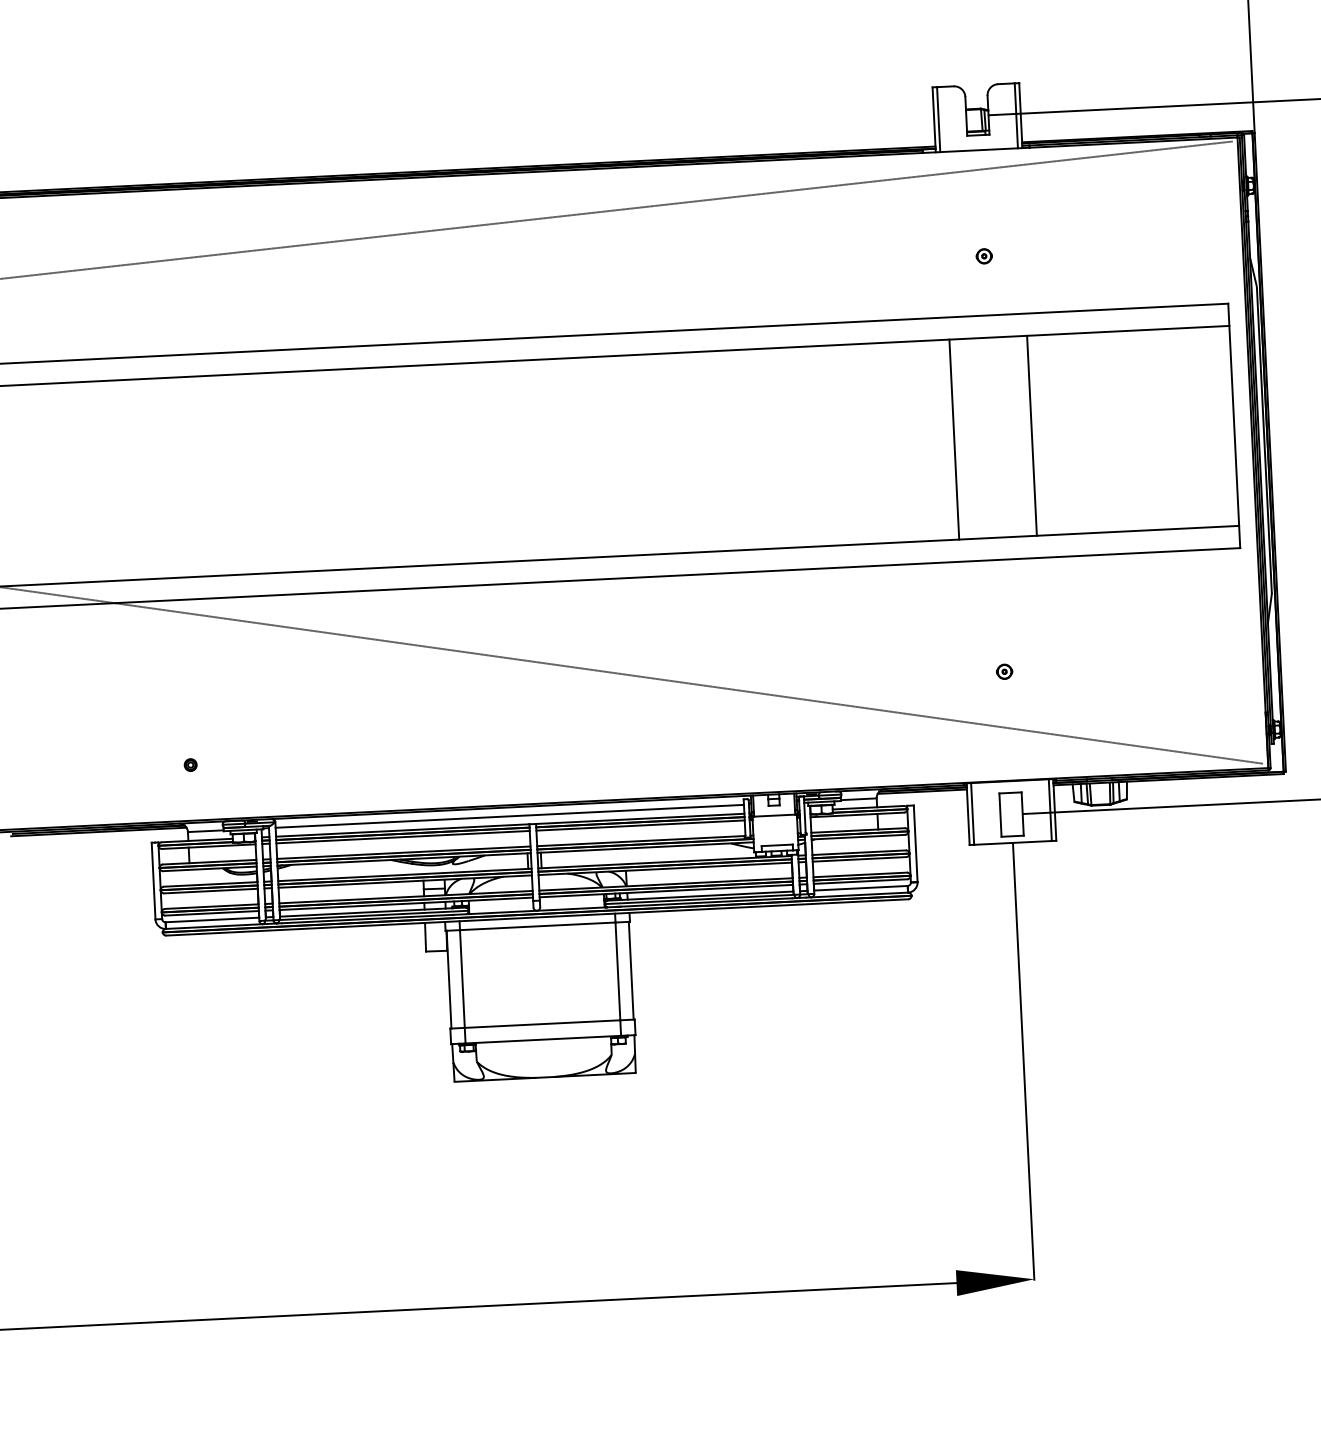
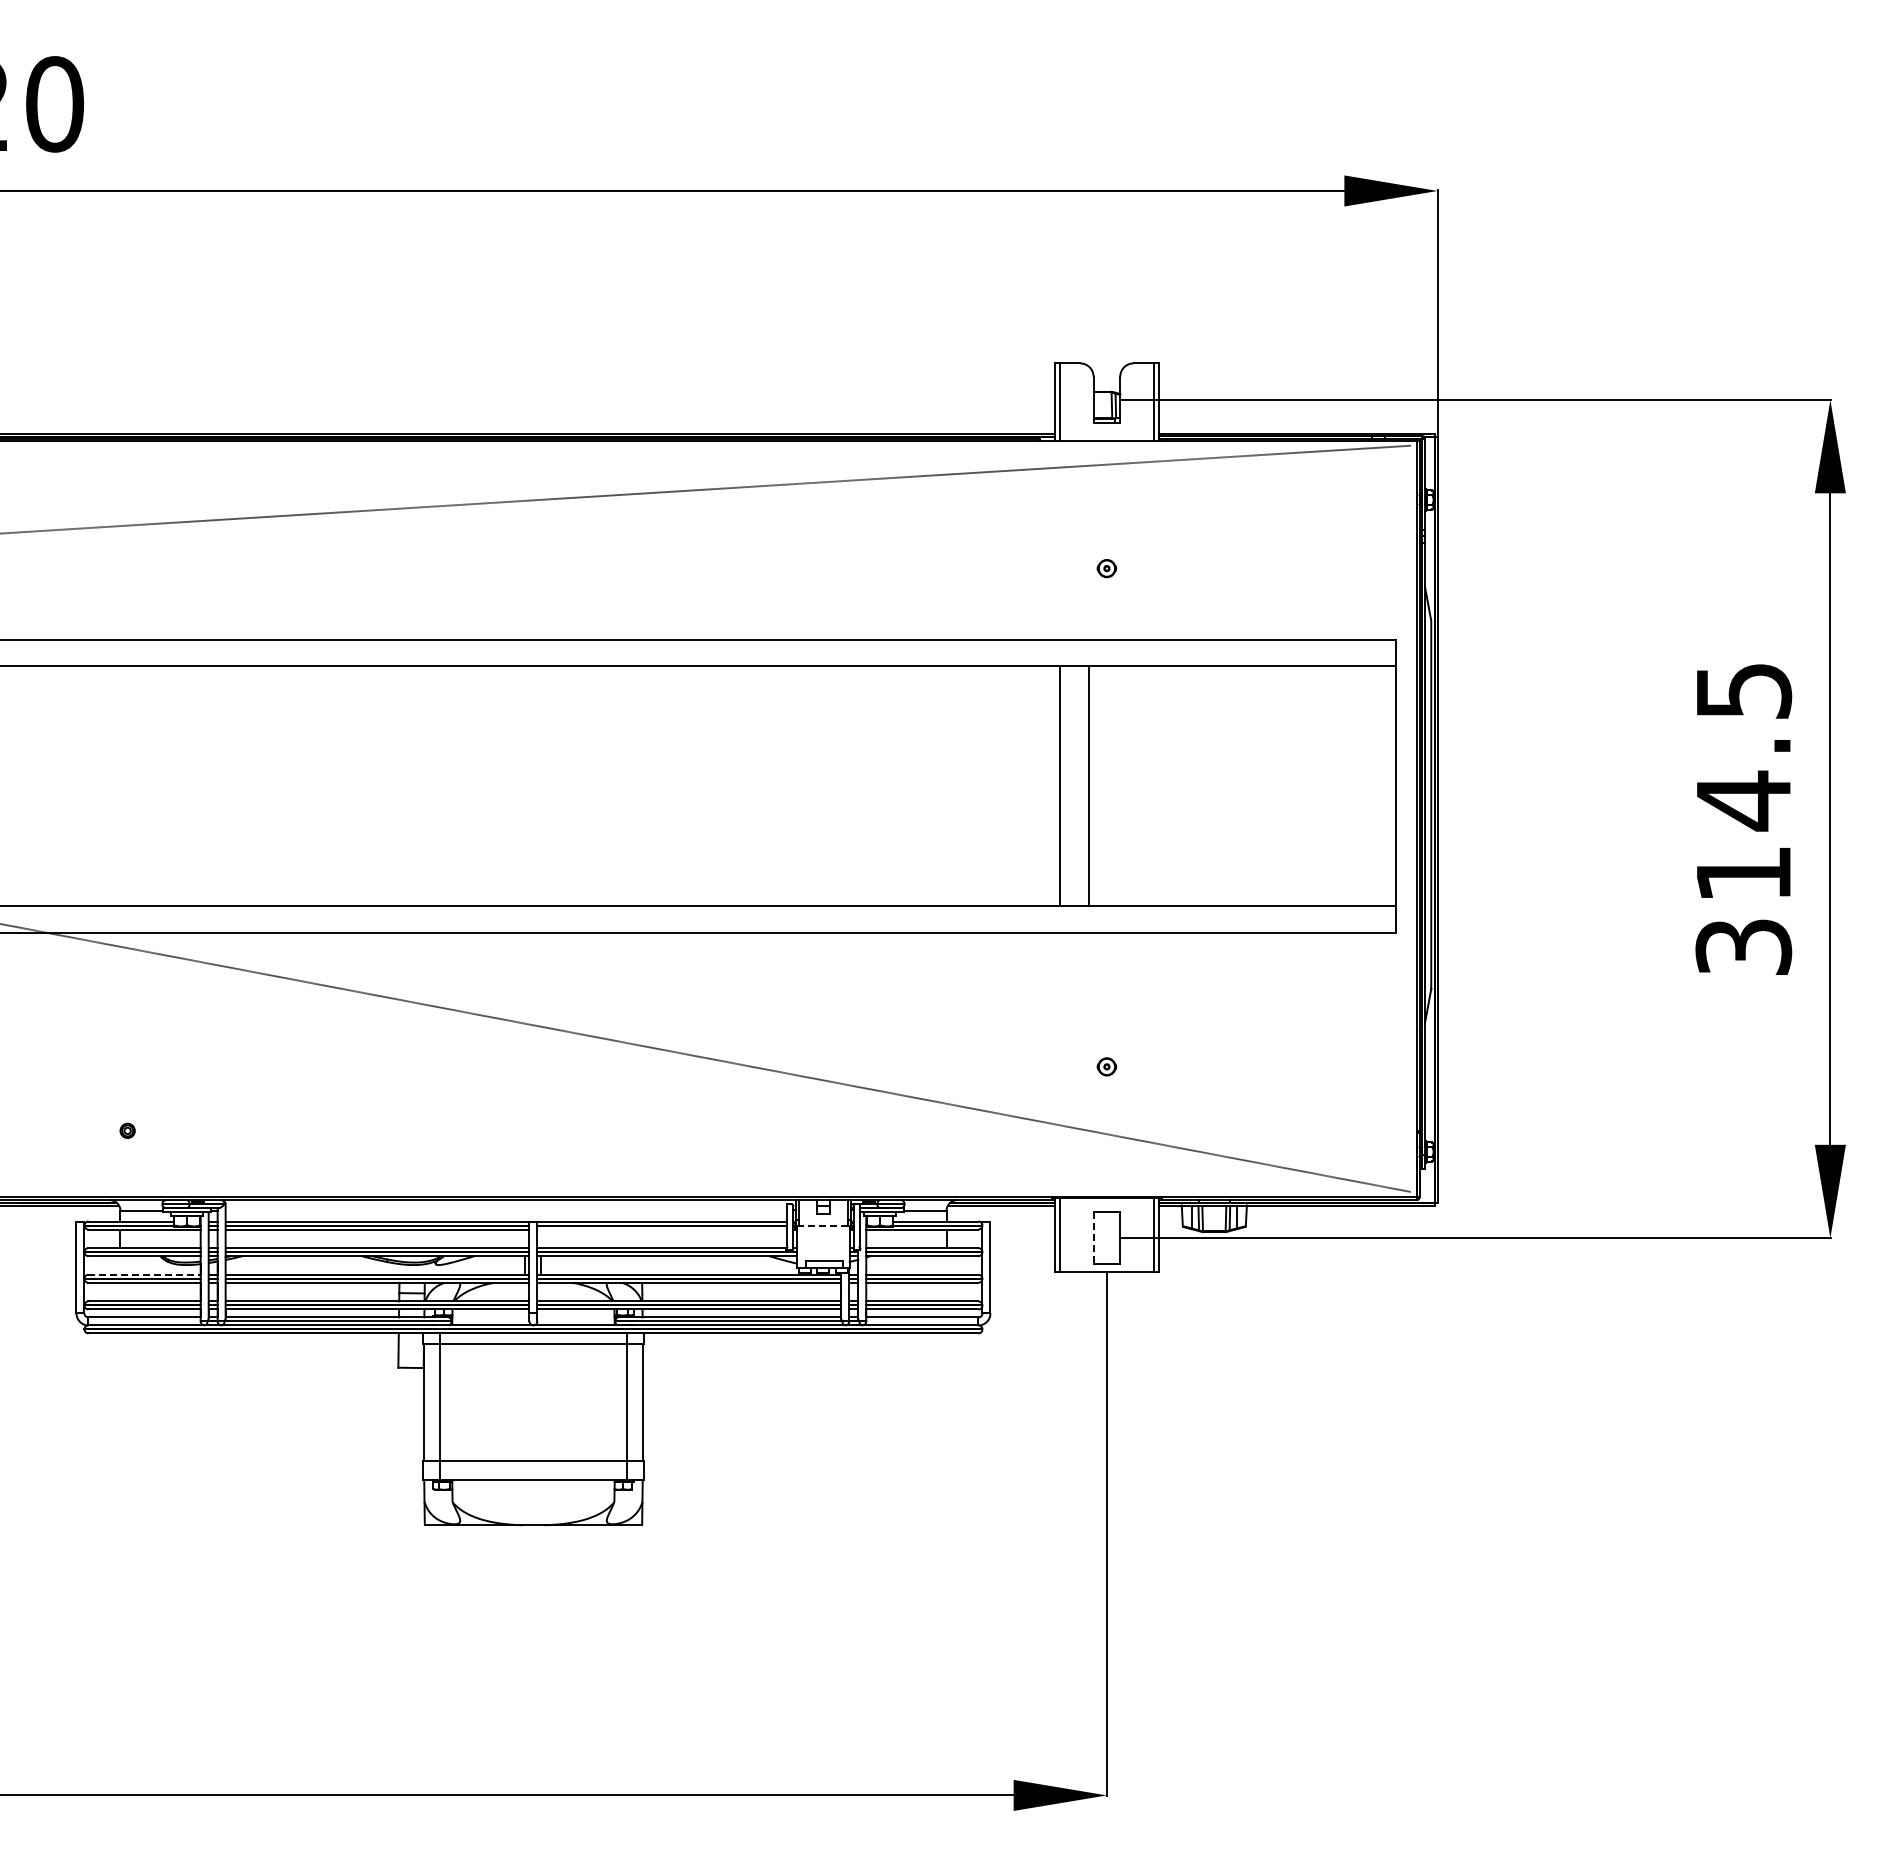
line: (1032, 436) -> (1088, 786), moved
line: (774, 815) -> (823, 1225), solid -> dashed
line: (1000, 815) -> (1093, 1238), solid -> dashed
line: (509, 816) -> (506, 1210), removed
line: (640, 825) -> (662, 1229), removed
line: (211, 884) -> (145, 1274), solid -> dashed

